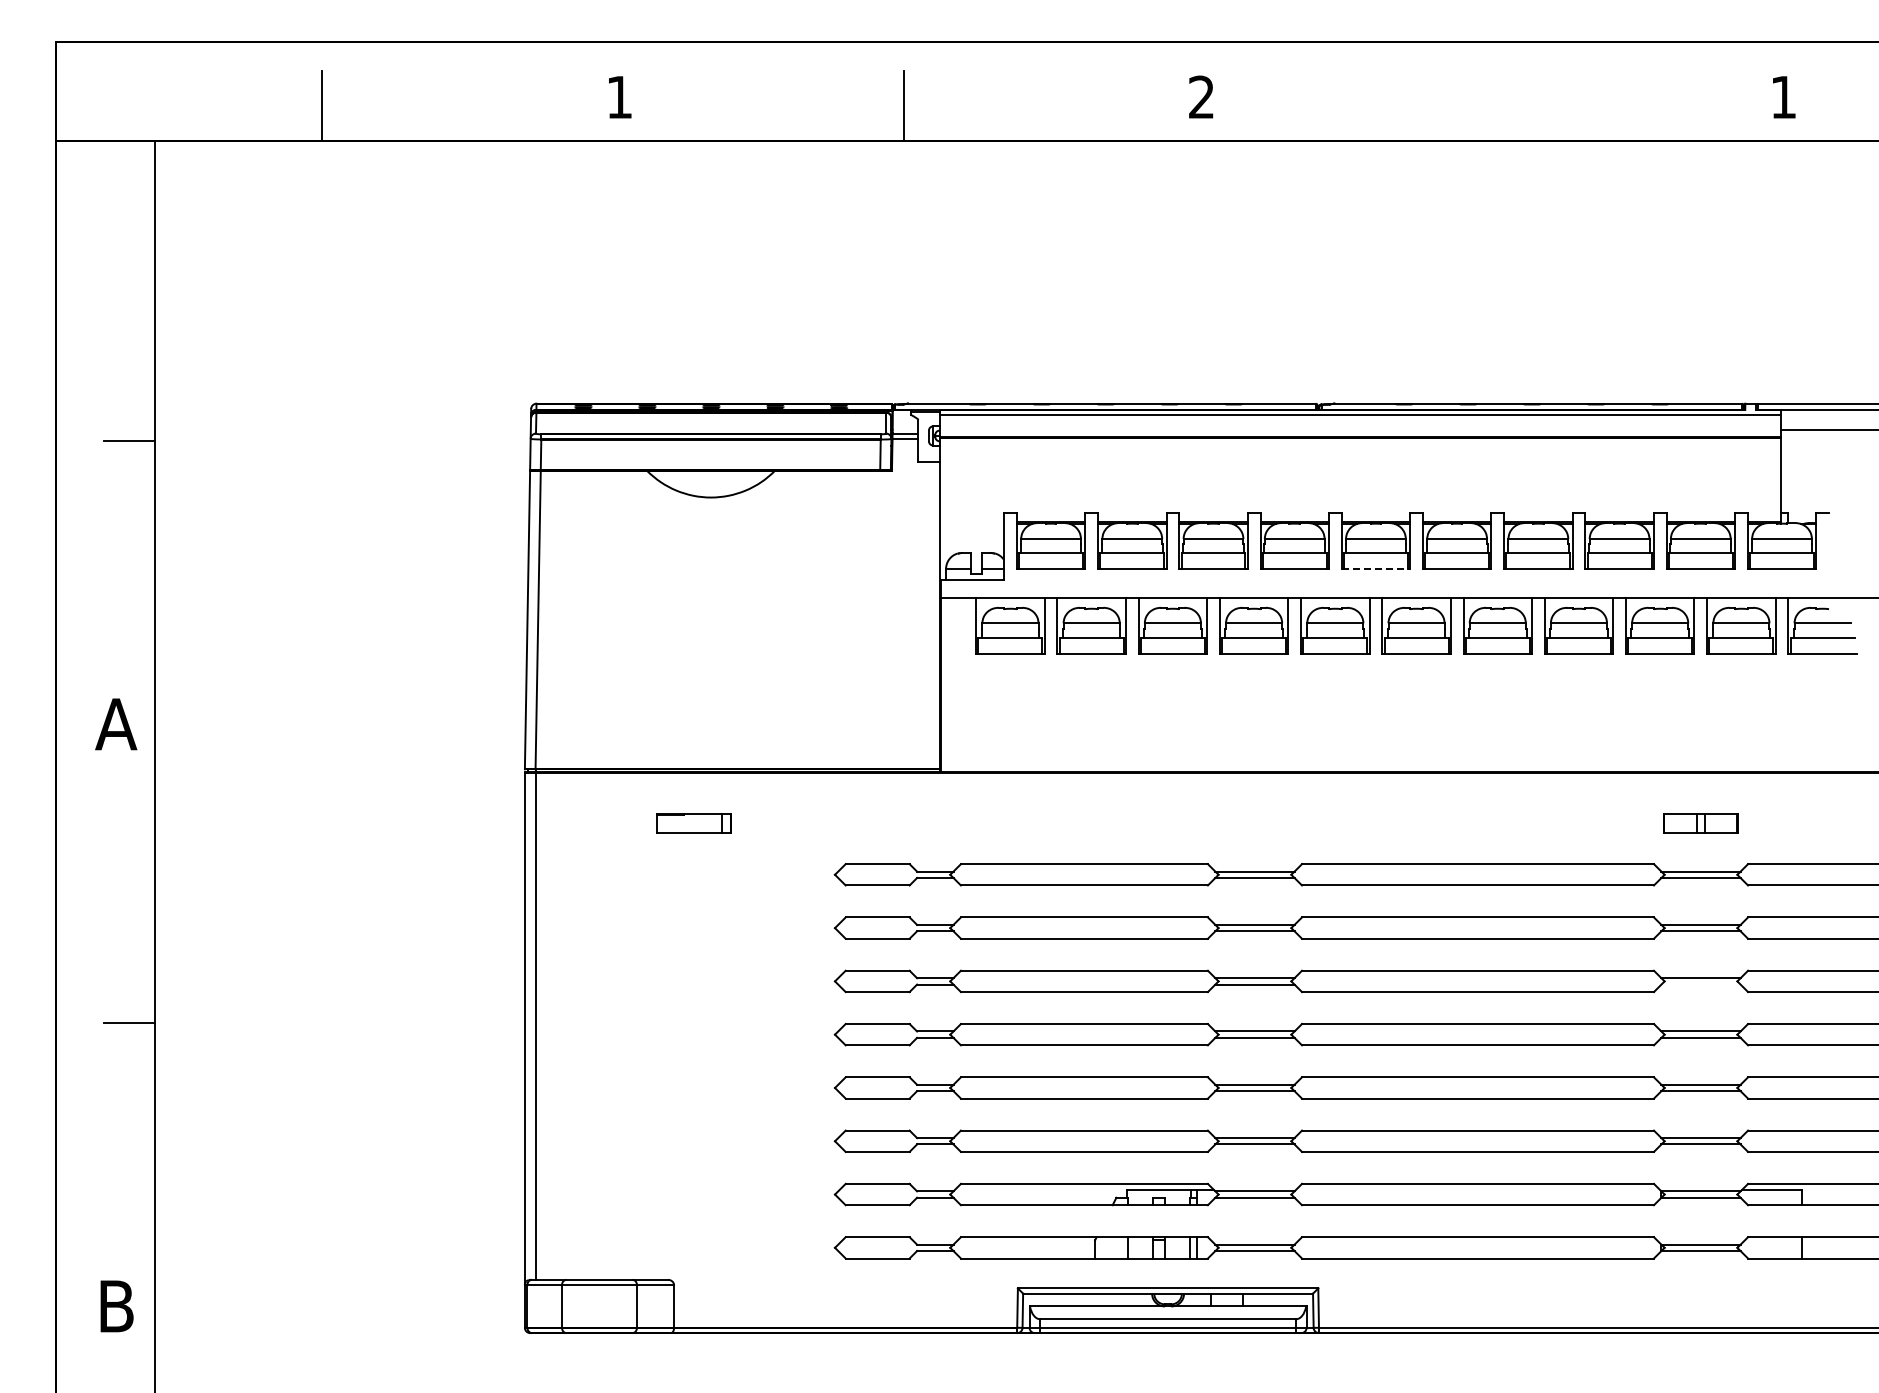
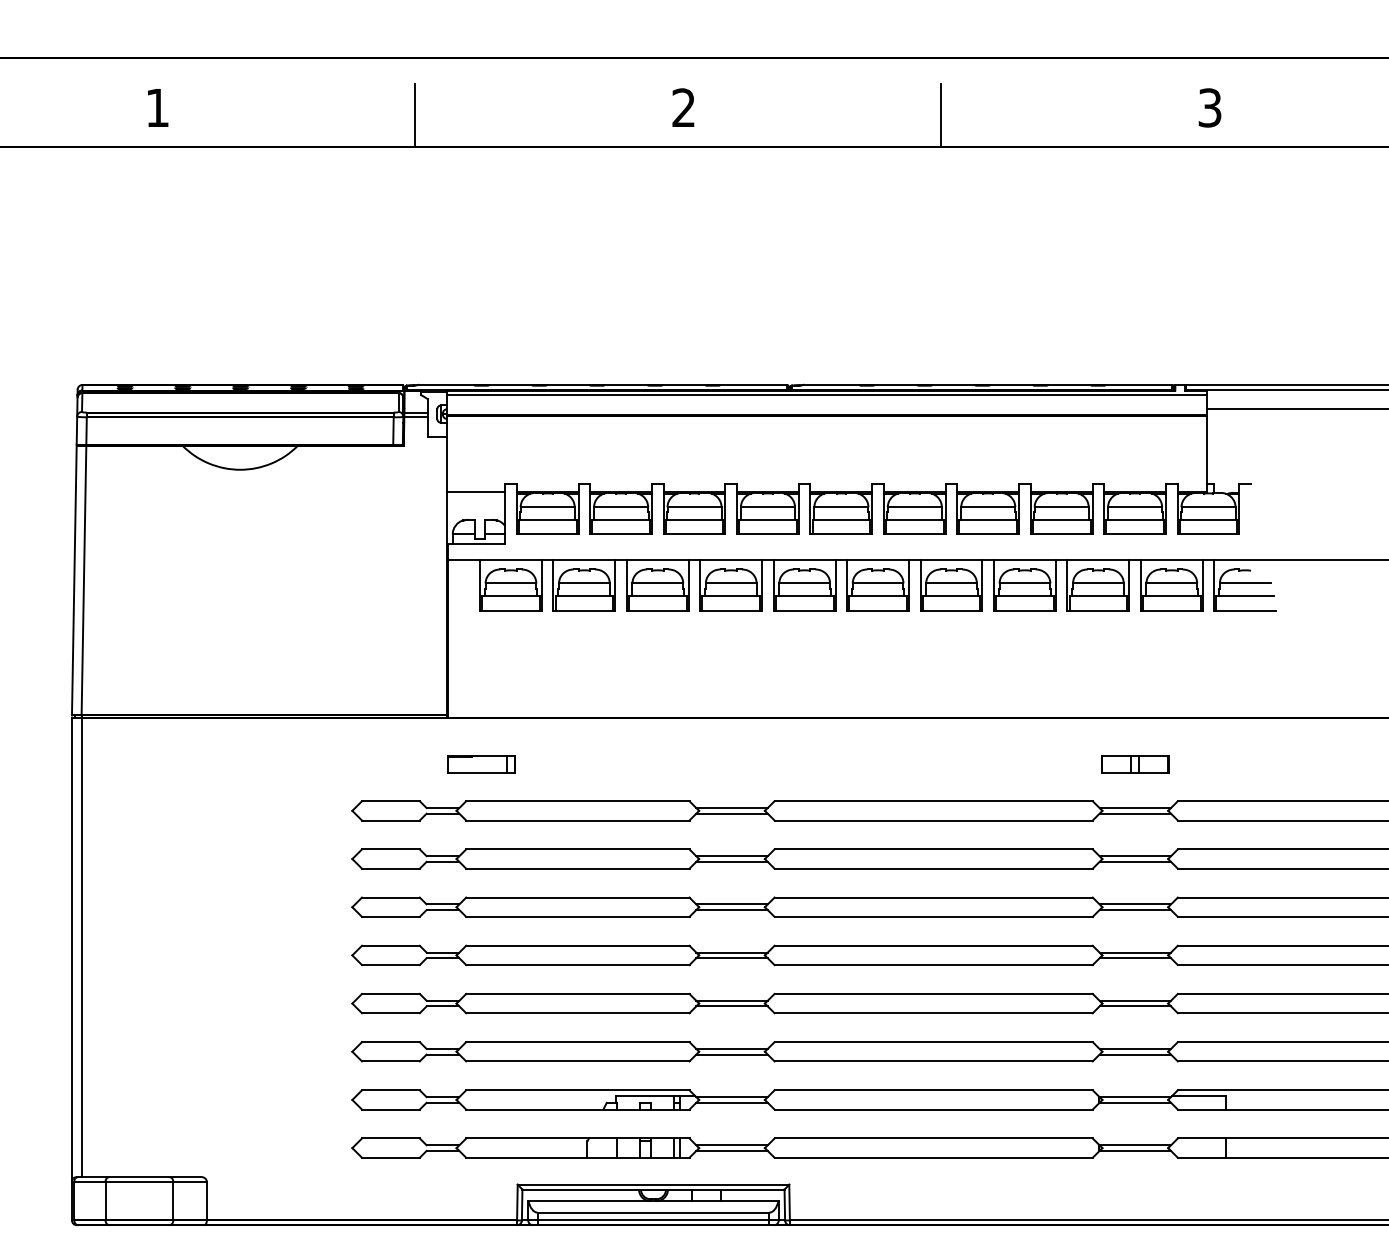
text: (1783, 97) -> (1209, 108), 1 -> 3
line: (1486, 105) -> (941, 115), added
line: (971, 522) -> (475, 492), added
line: (1376, 568) -> (841, 533), dashed -> solid
part: (693, 823) -> (481, 764), moved
line: (1700, 984) -> (1134, 910), added

